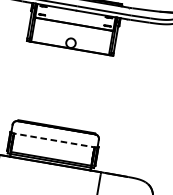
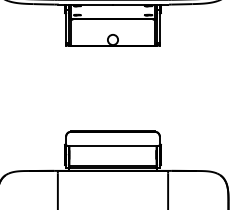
line: (54, 140) -> (113, 145), dashed -> solid

